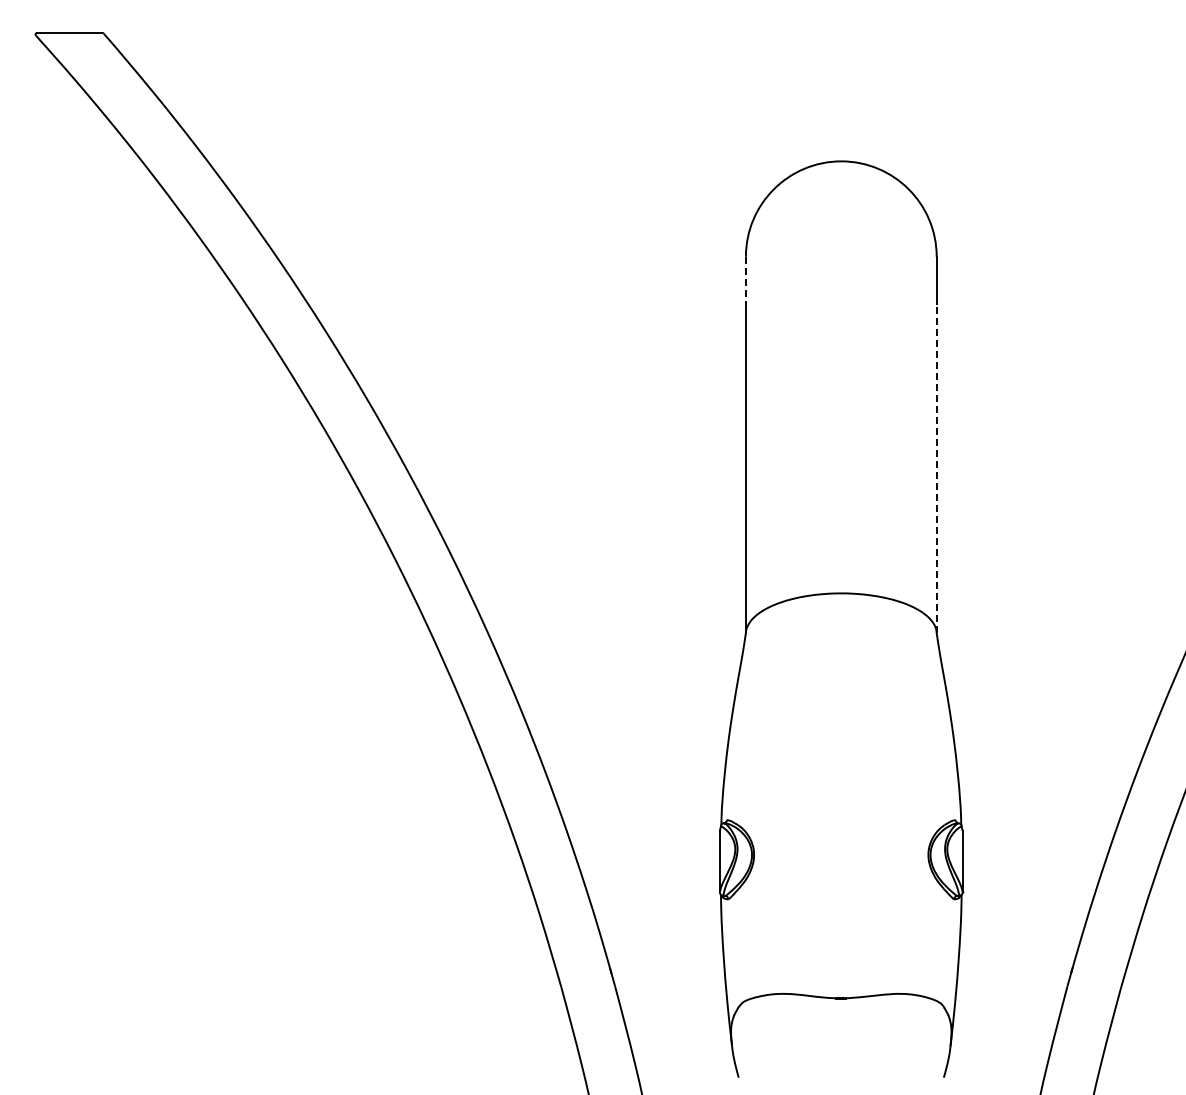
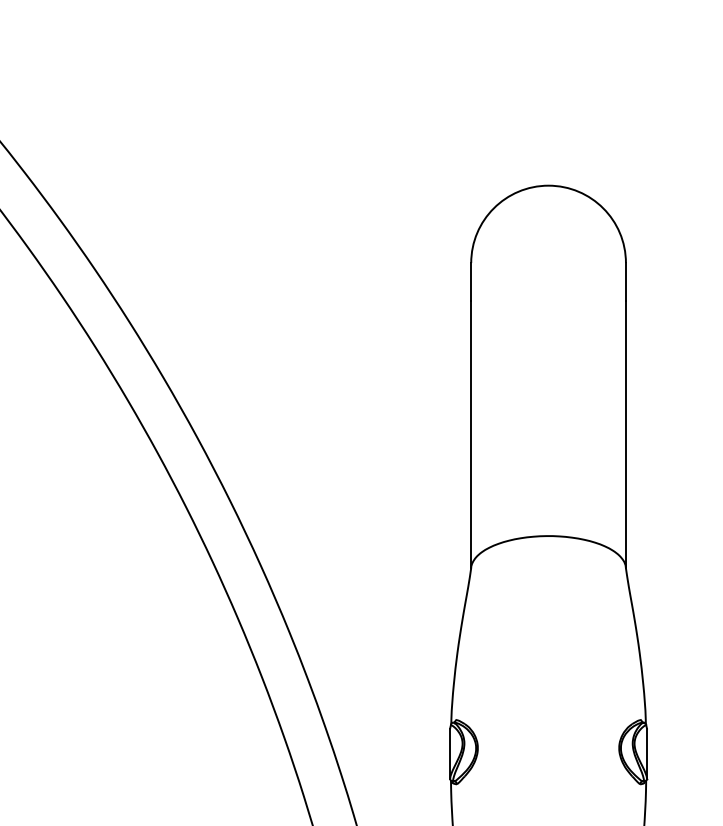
line: (745, 280) -> (470, 282), dashed -> solid
line: (936, 467) -> (625, 433), dashed -> solid

